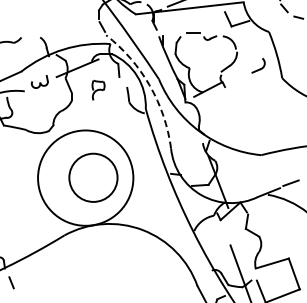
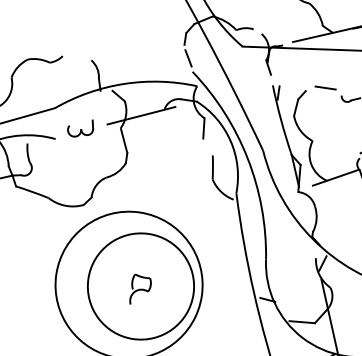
arc: (149, 85) -> (247, 158), dashed -> solid
part: (98, 89) -> (140, 289), moved
circle: (93, 177) -> (141, 286), size x1.43

